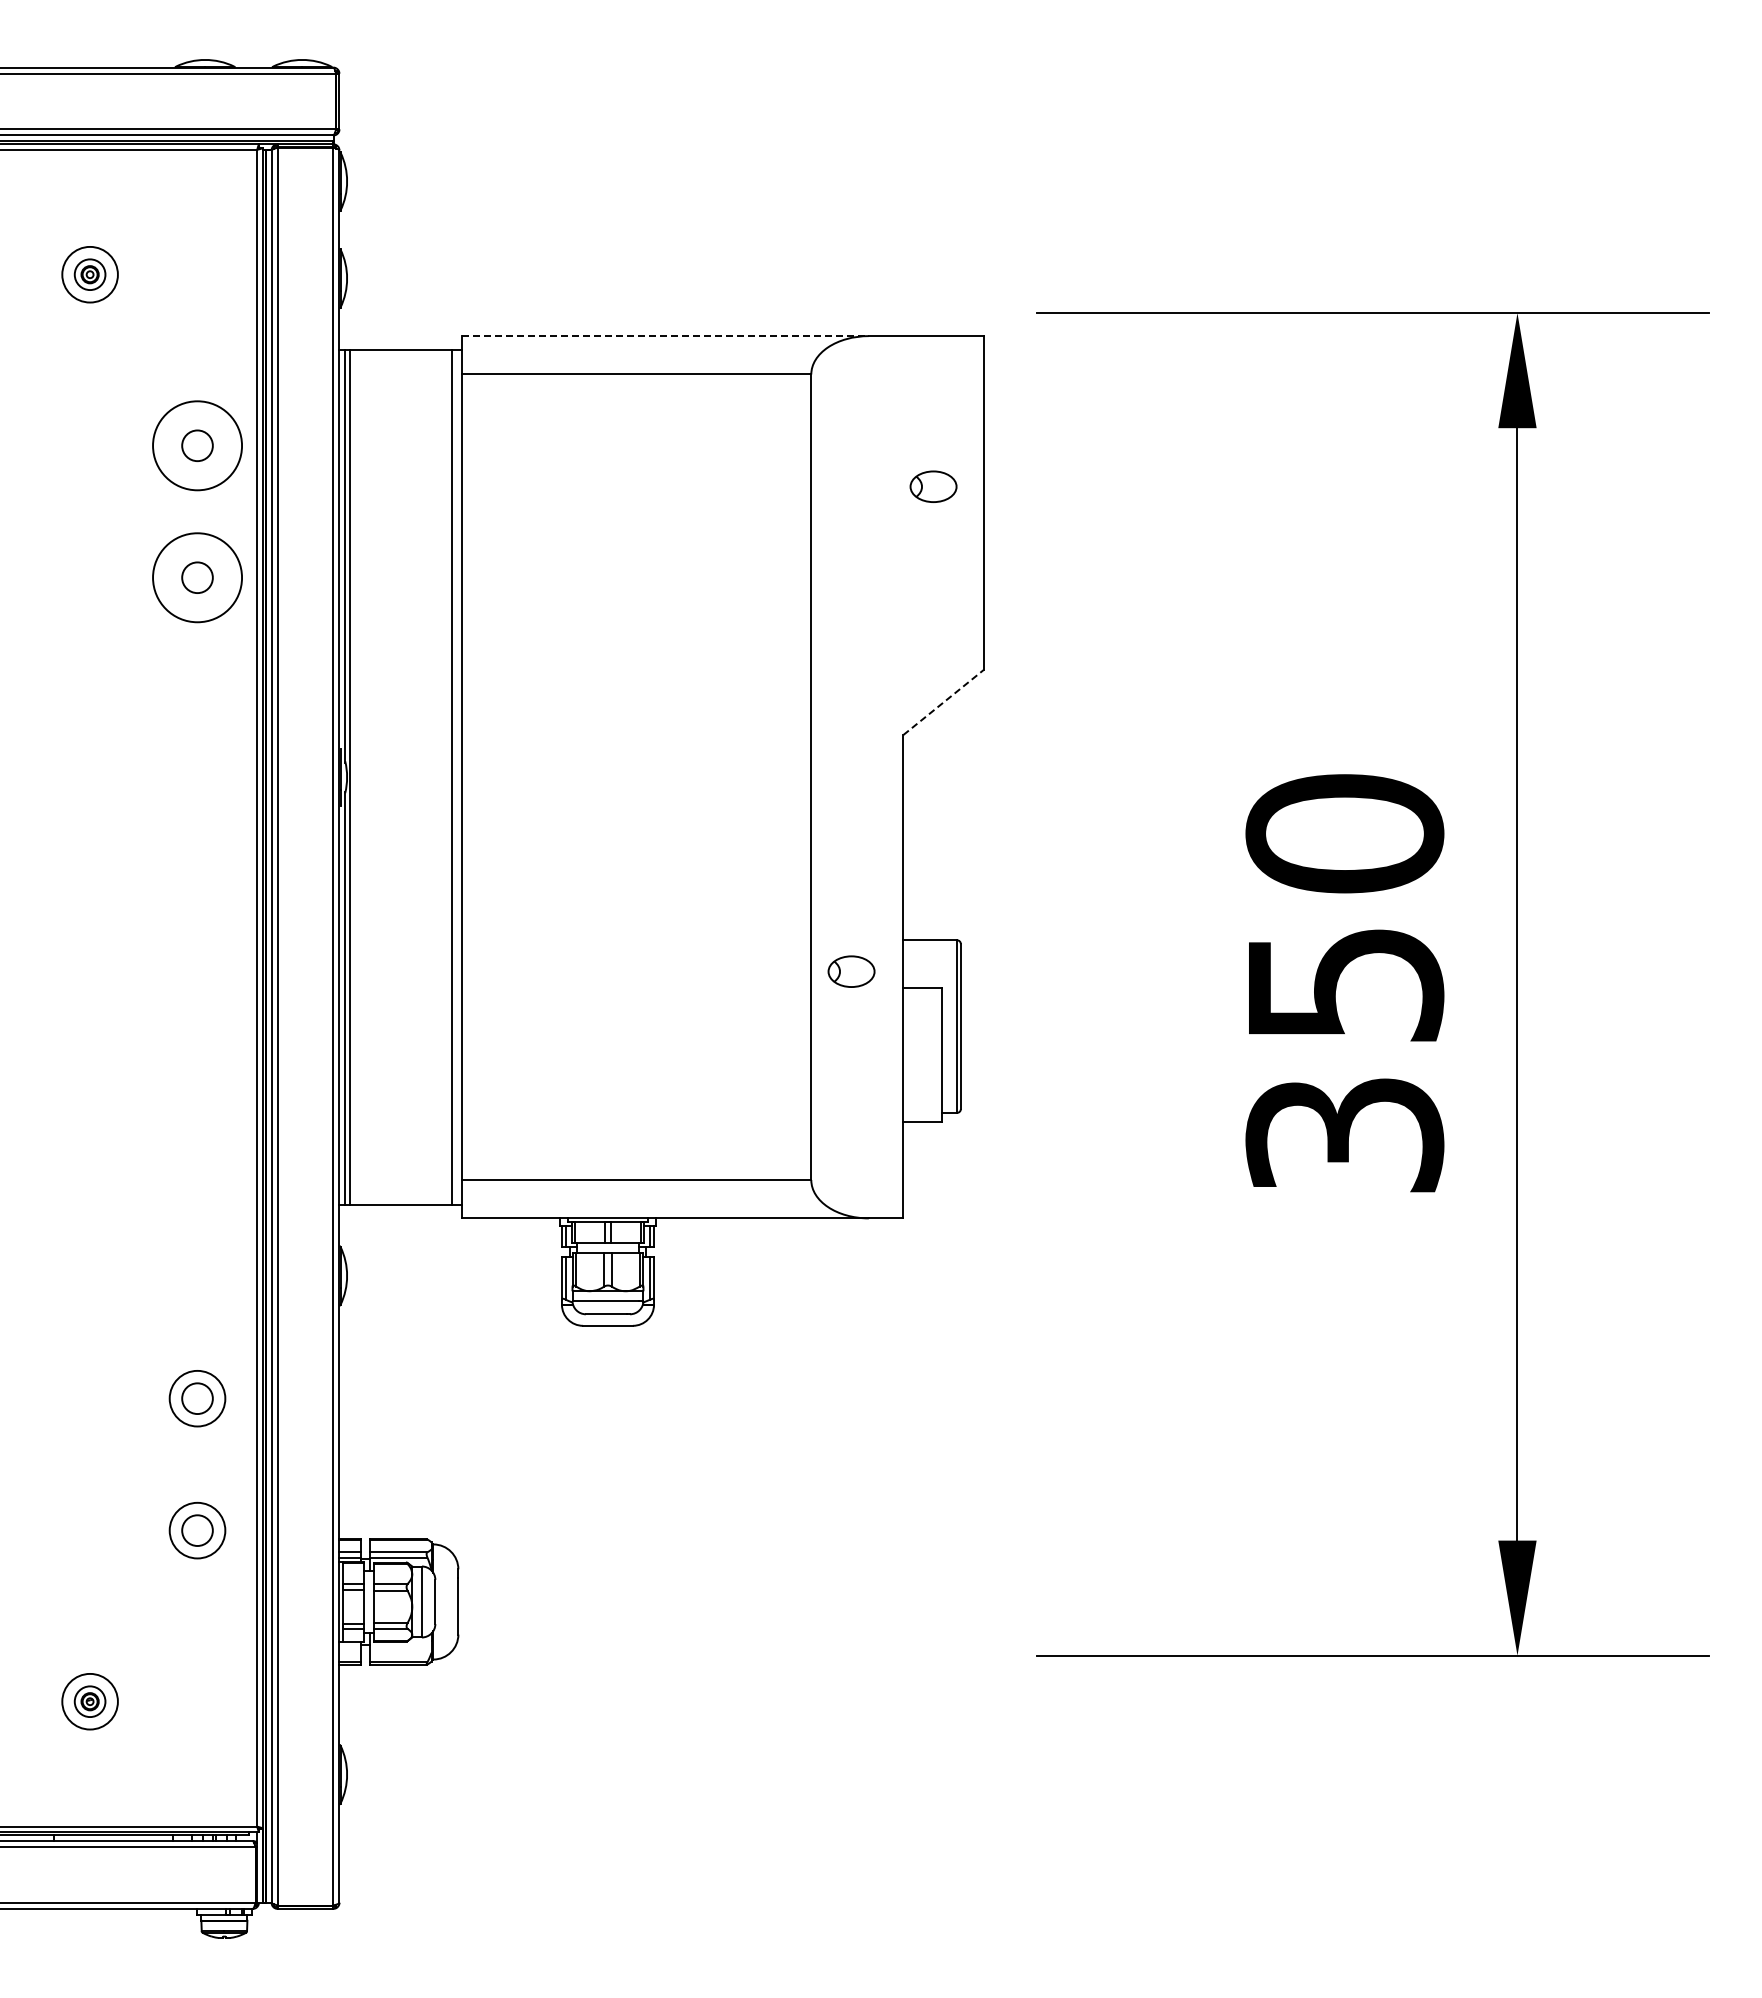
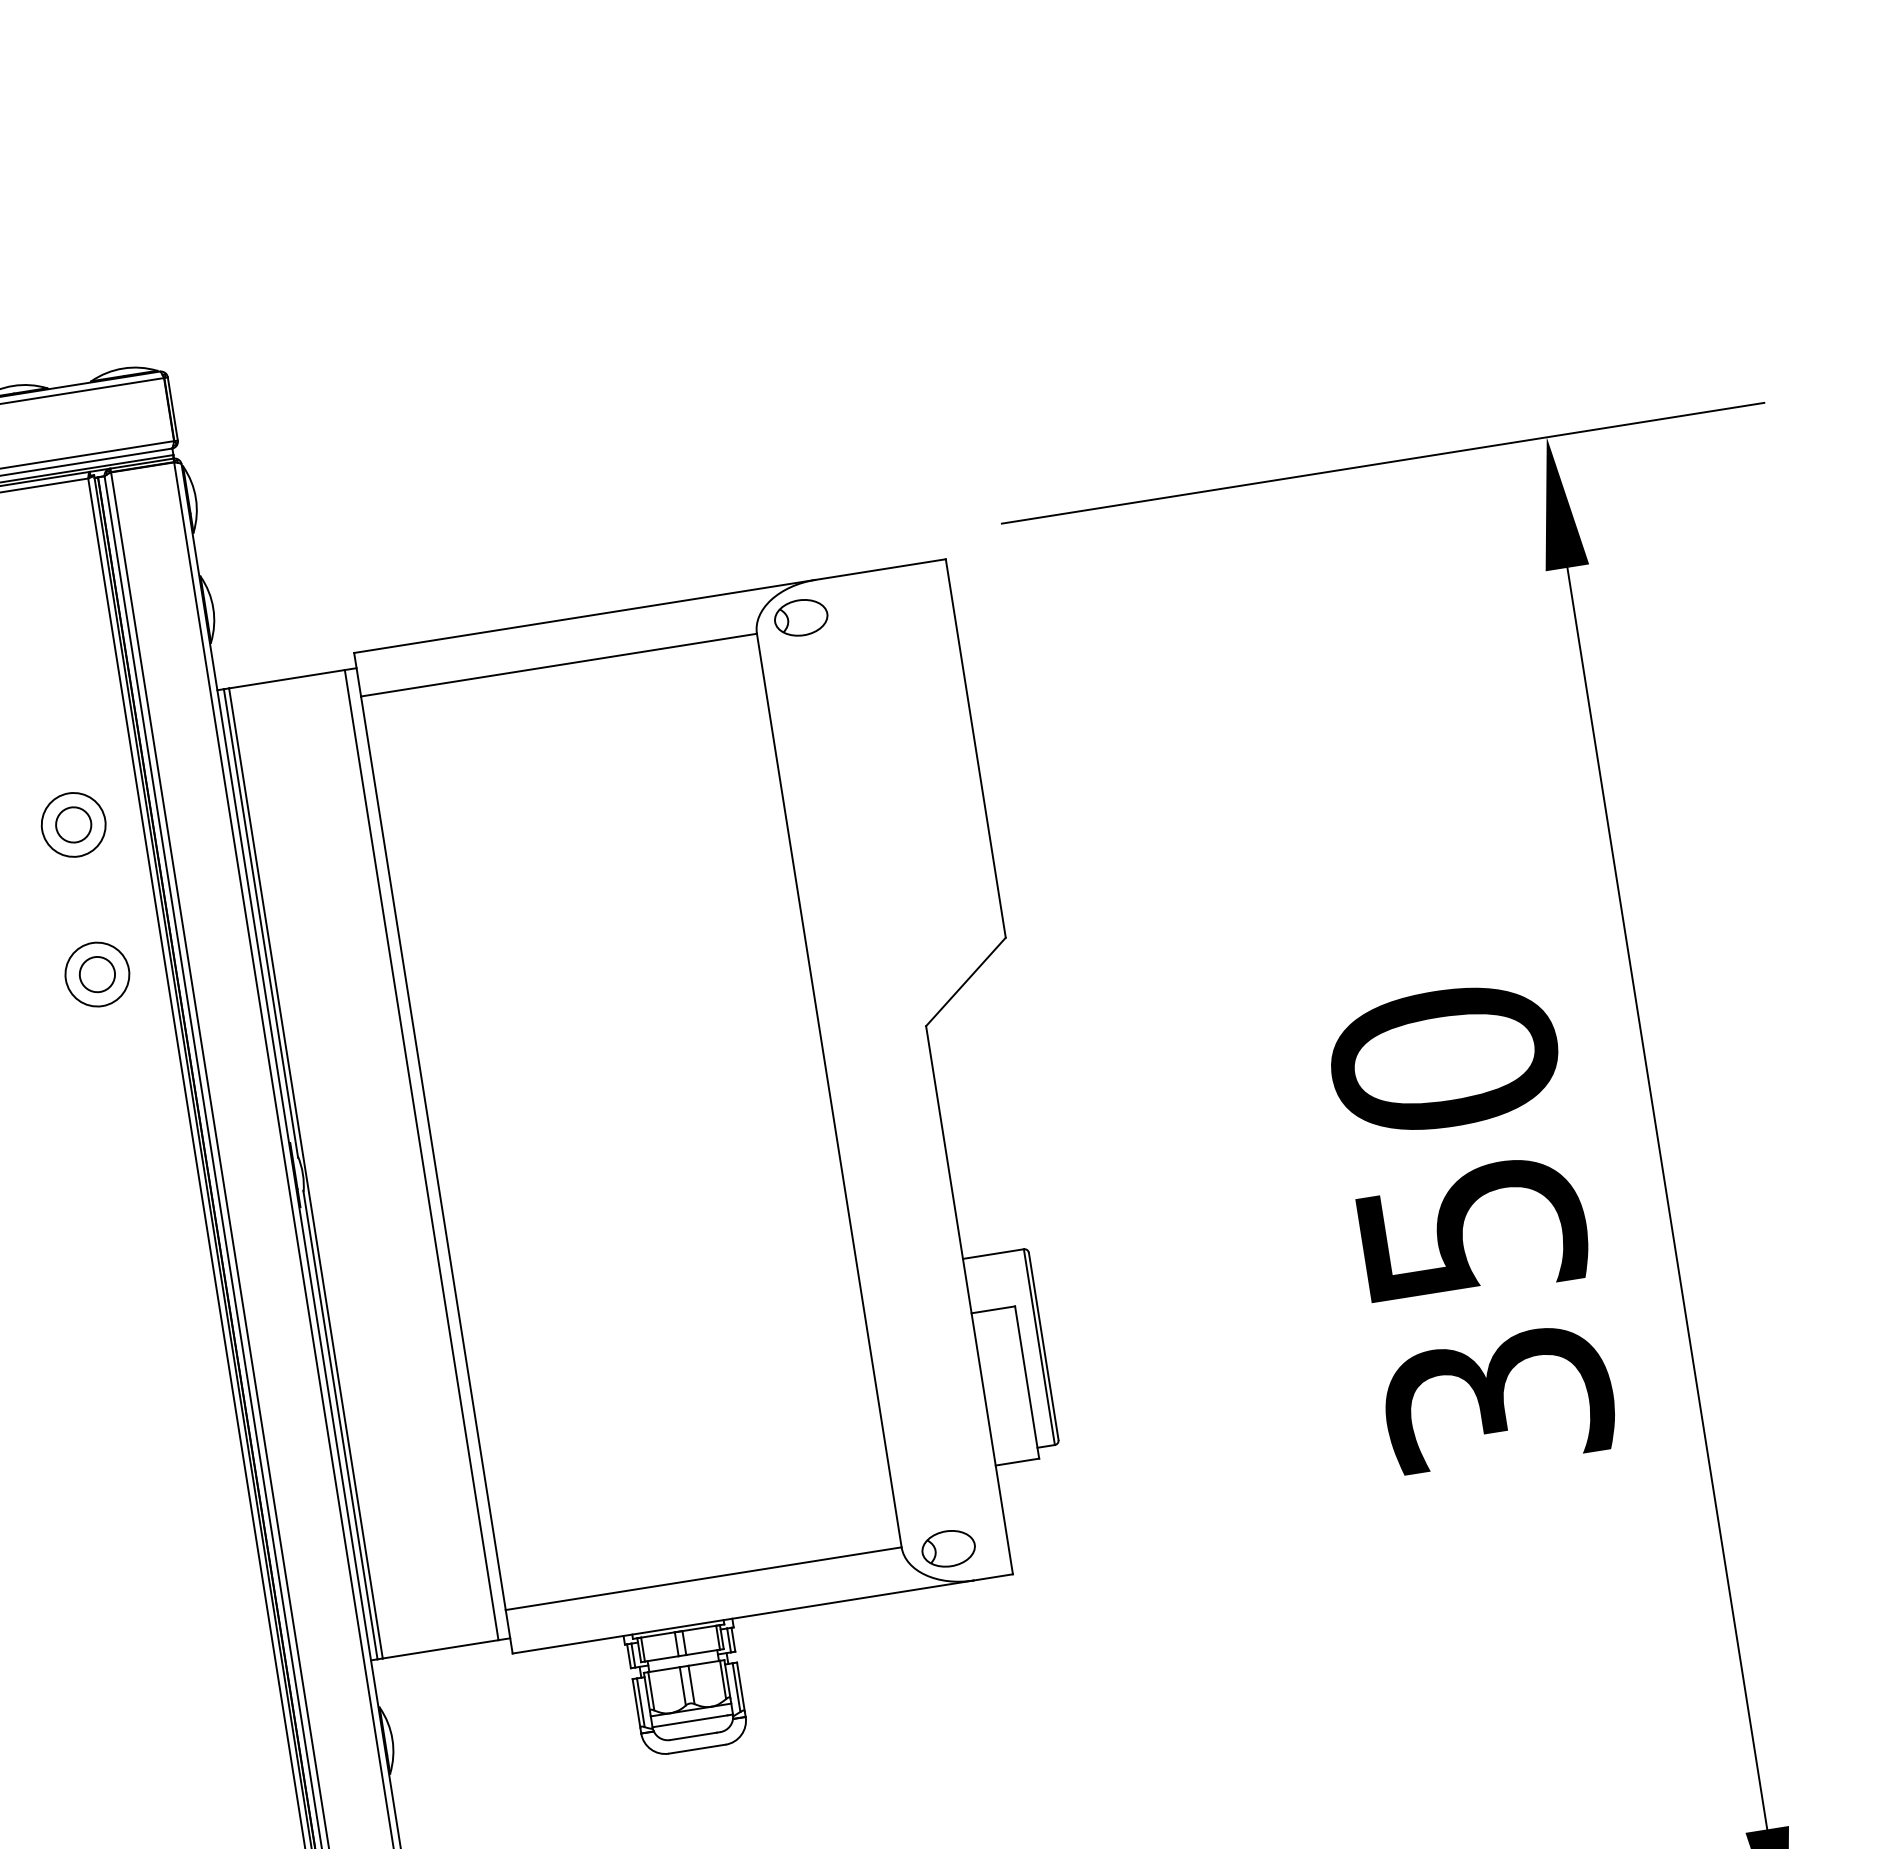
line: (666, 336) -> (585, 616), dashed -> solid
circle: (197, 445) -> (73, 824), size x0.62
part: (933, 486) -> (801, 617), moved
circle: (197, 577) -> (97, 974), size x0.62
line: (943, 702) -> (965, 982), dashed -> solid
part: (851, 971) -> (948, 1548), moved

